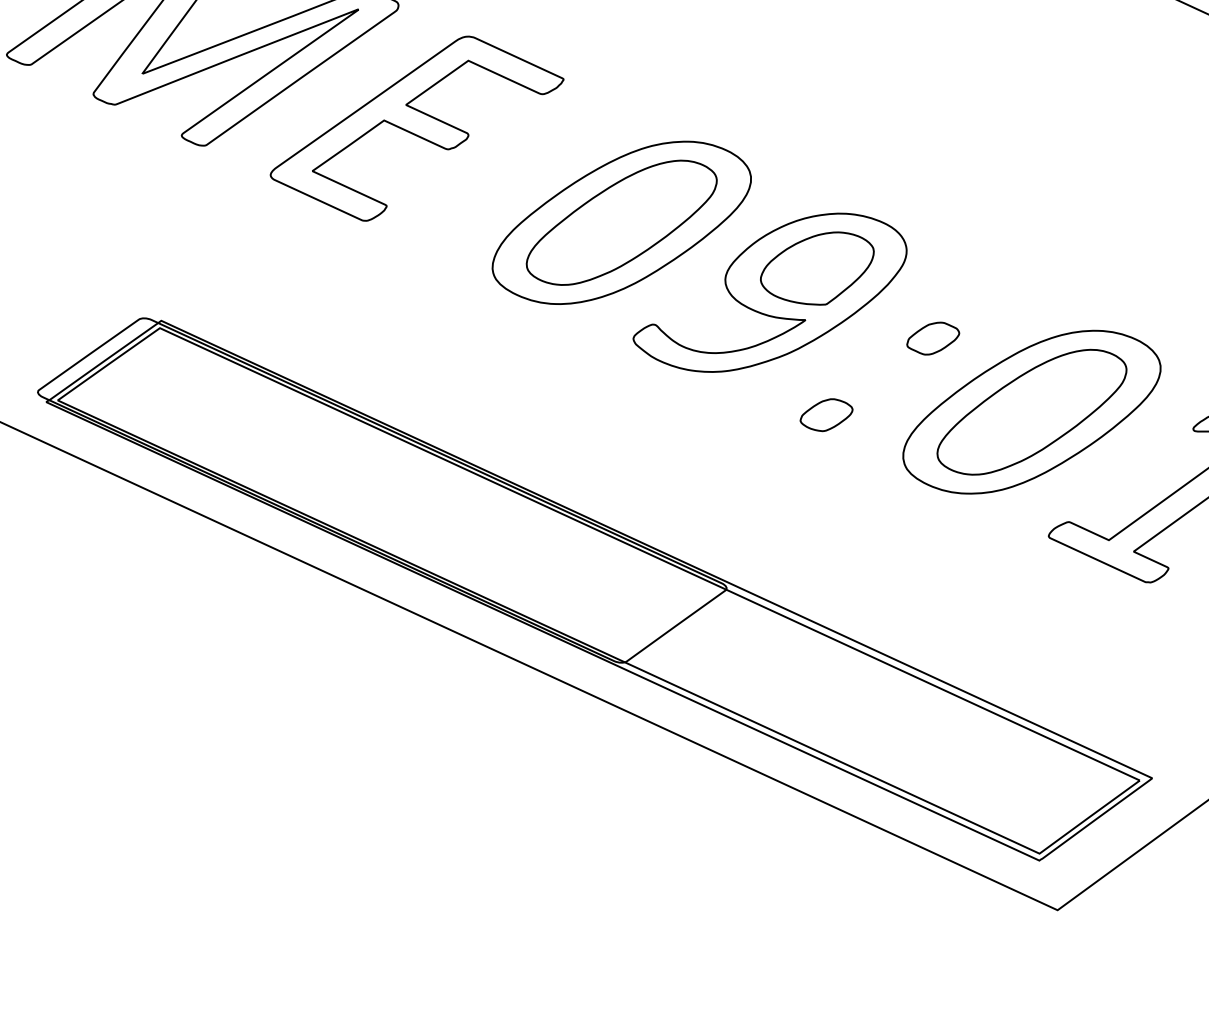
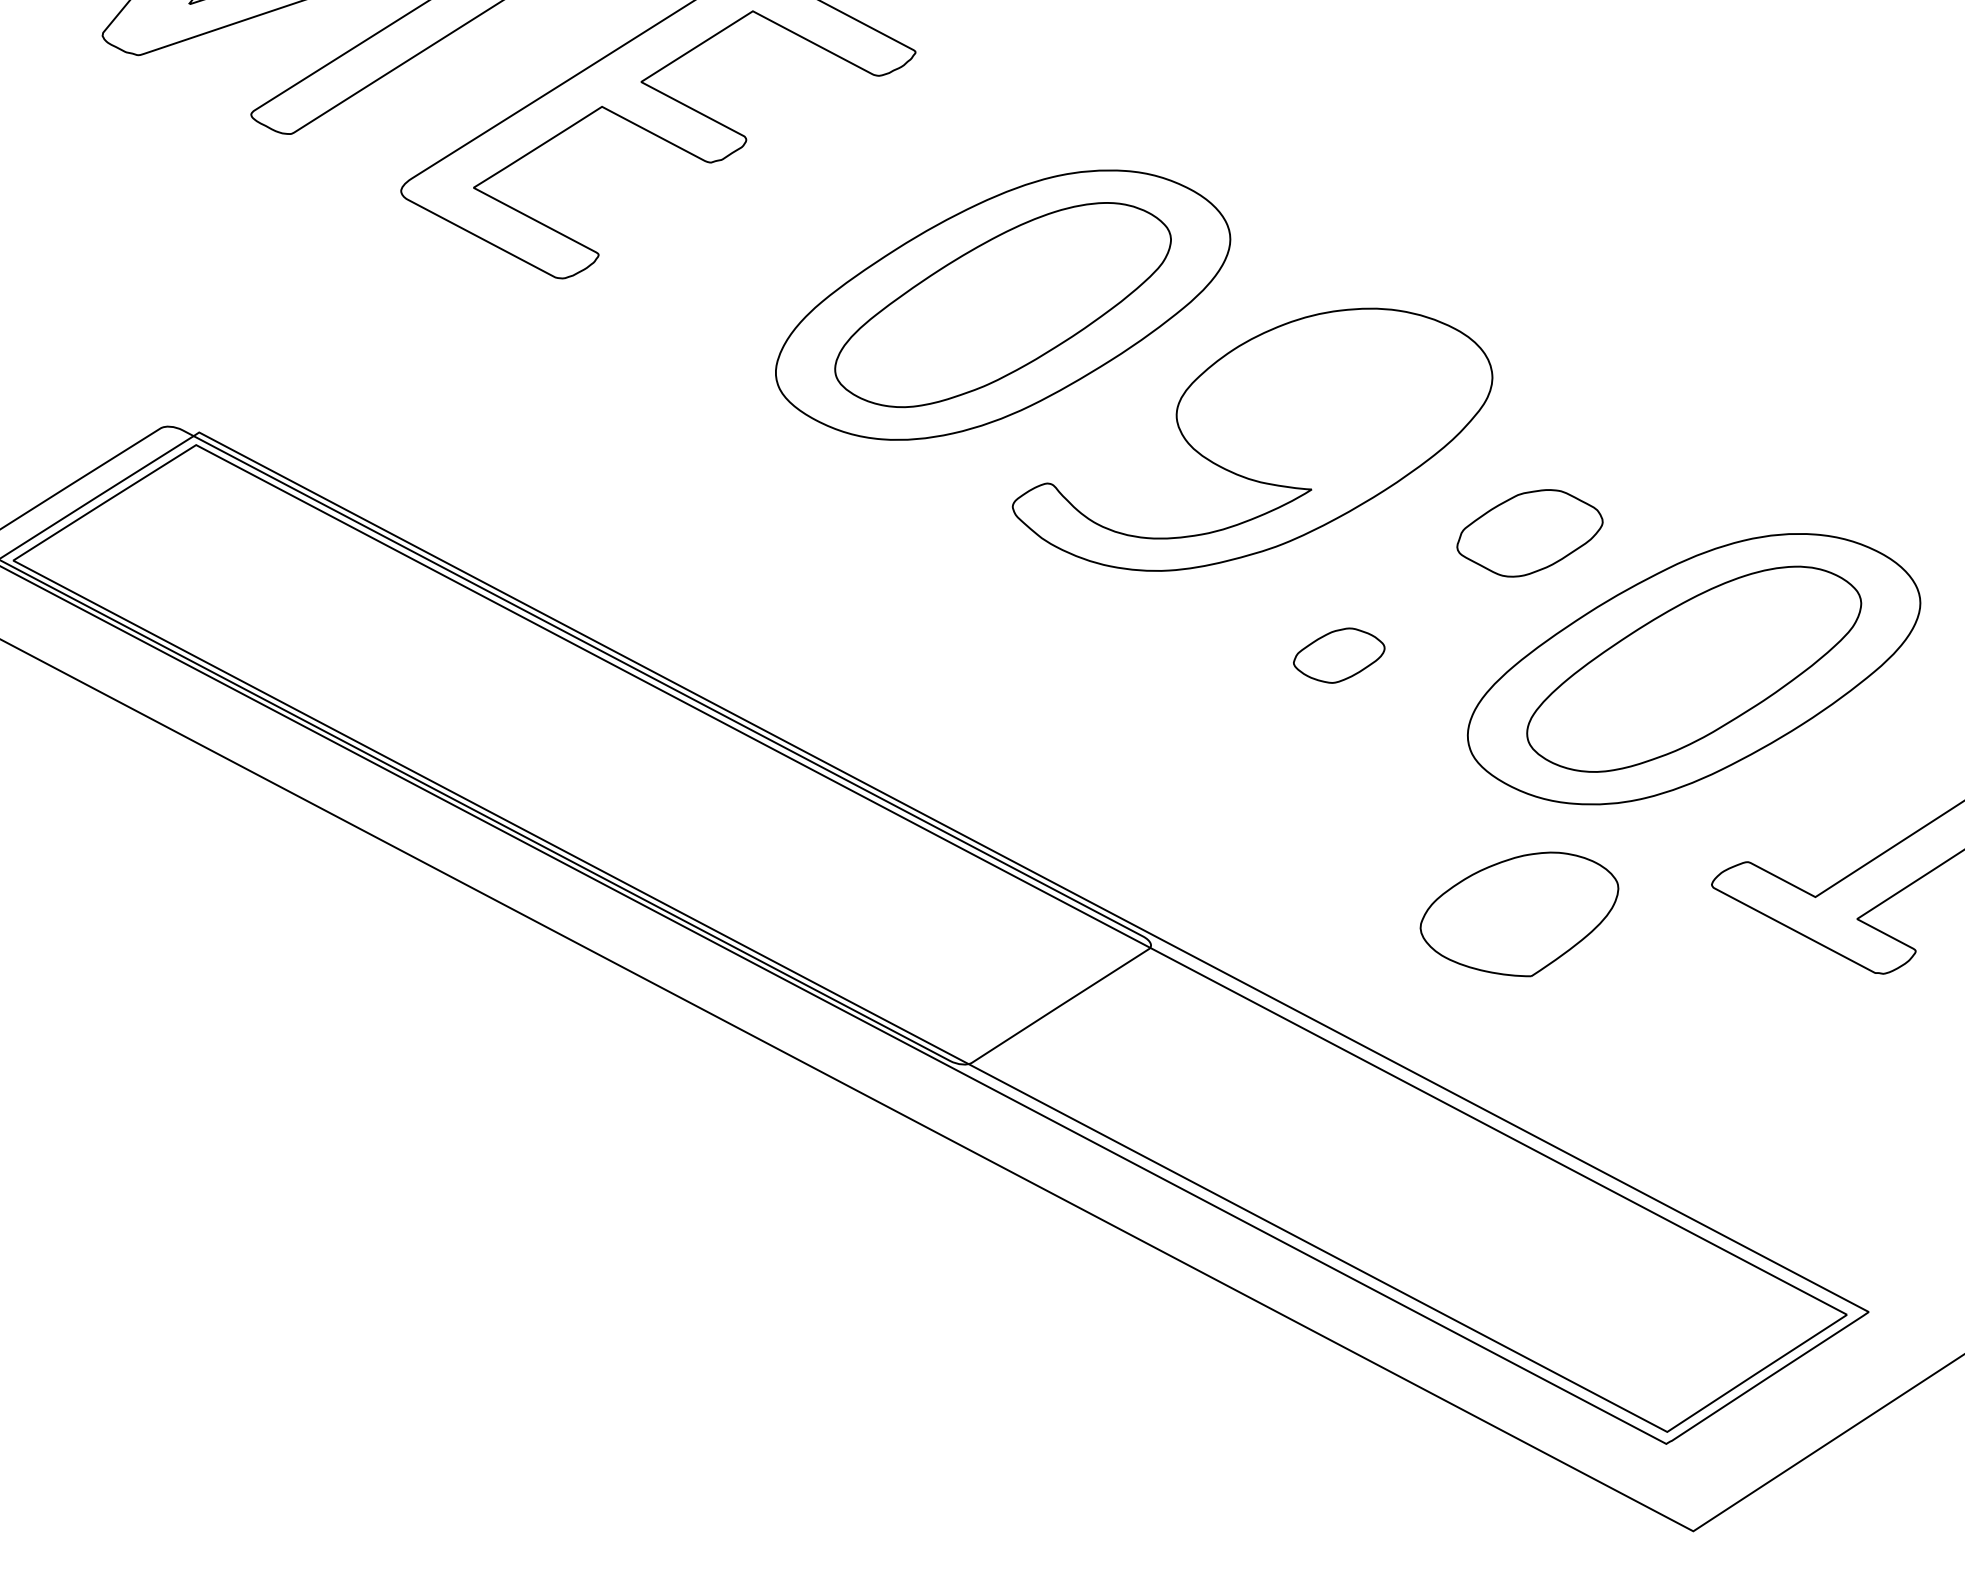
part: (817, 268) -> (1519, 913), moved
part: (933, 338) -> (1530, 532), size x1.6

